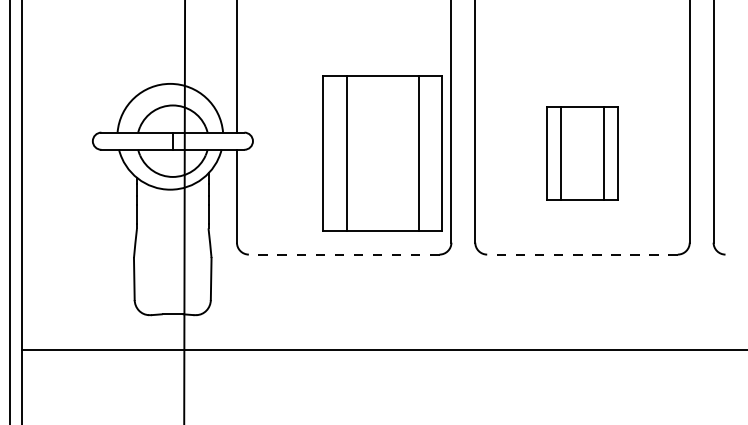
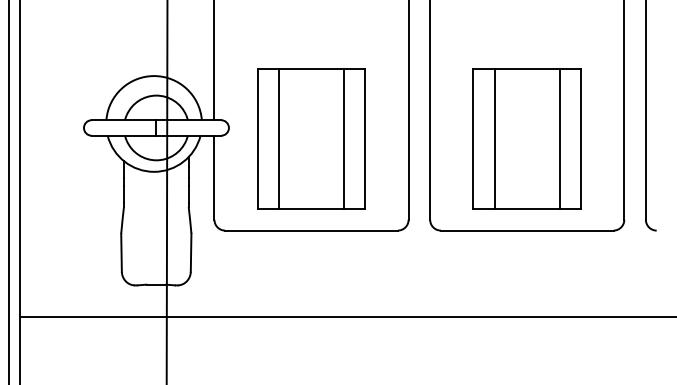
part: (382, 152) -> (311, 138), moved
part: (581, 152) -> (526, 138), size x1.67
line: (344, 254) -> (311, 230), dashed -> solid
line: (581, 254) -> (526, 230), dashed -> solid

